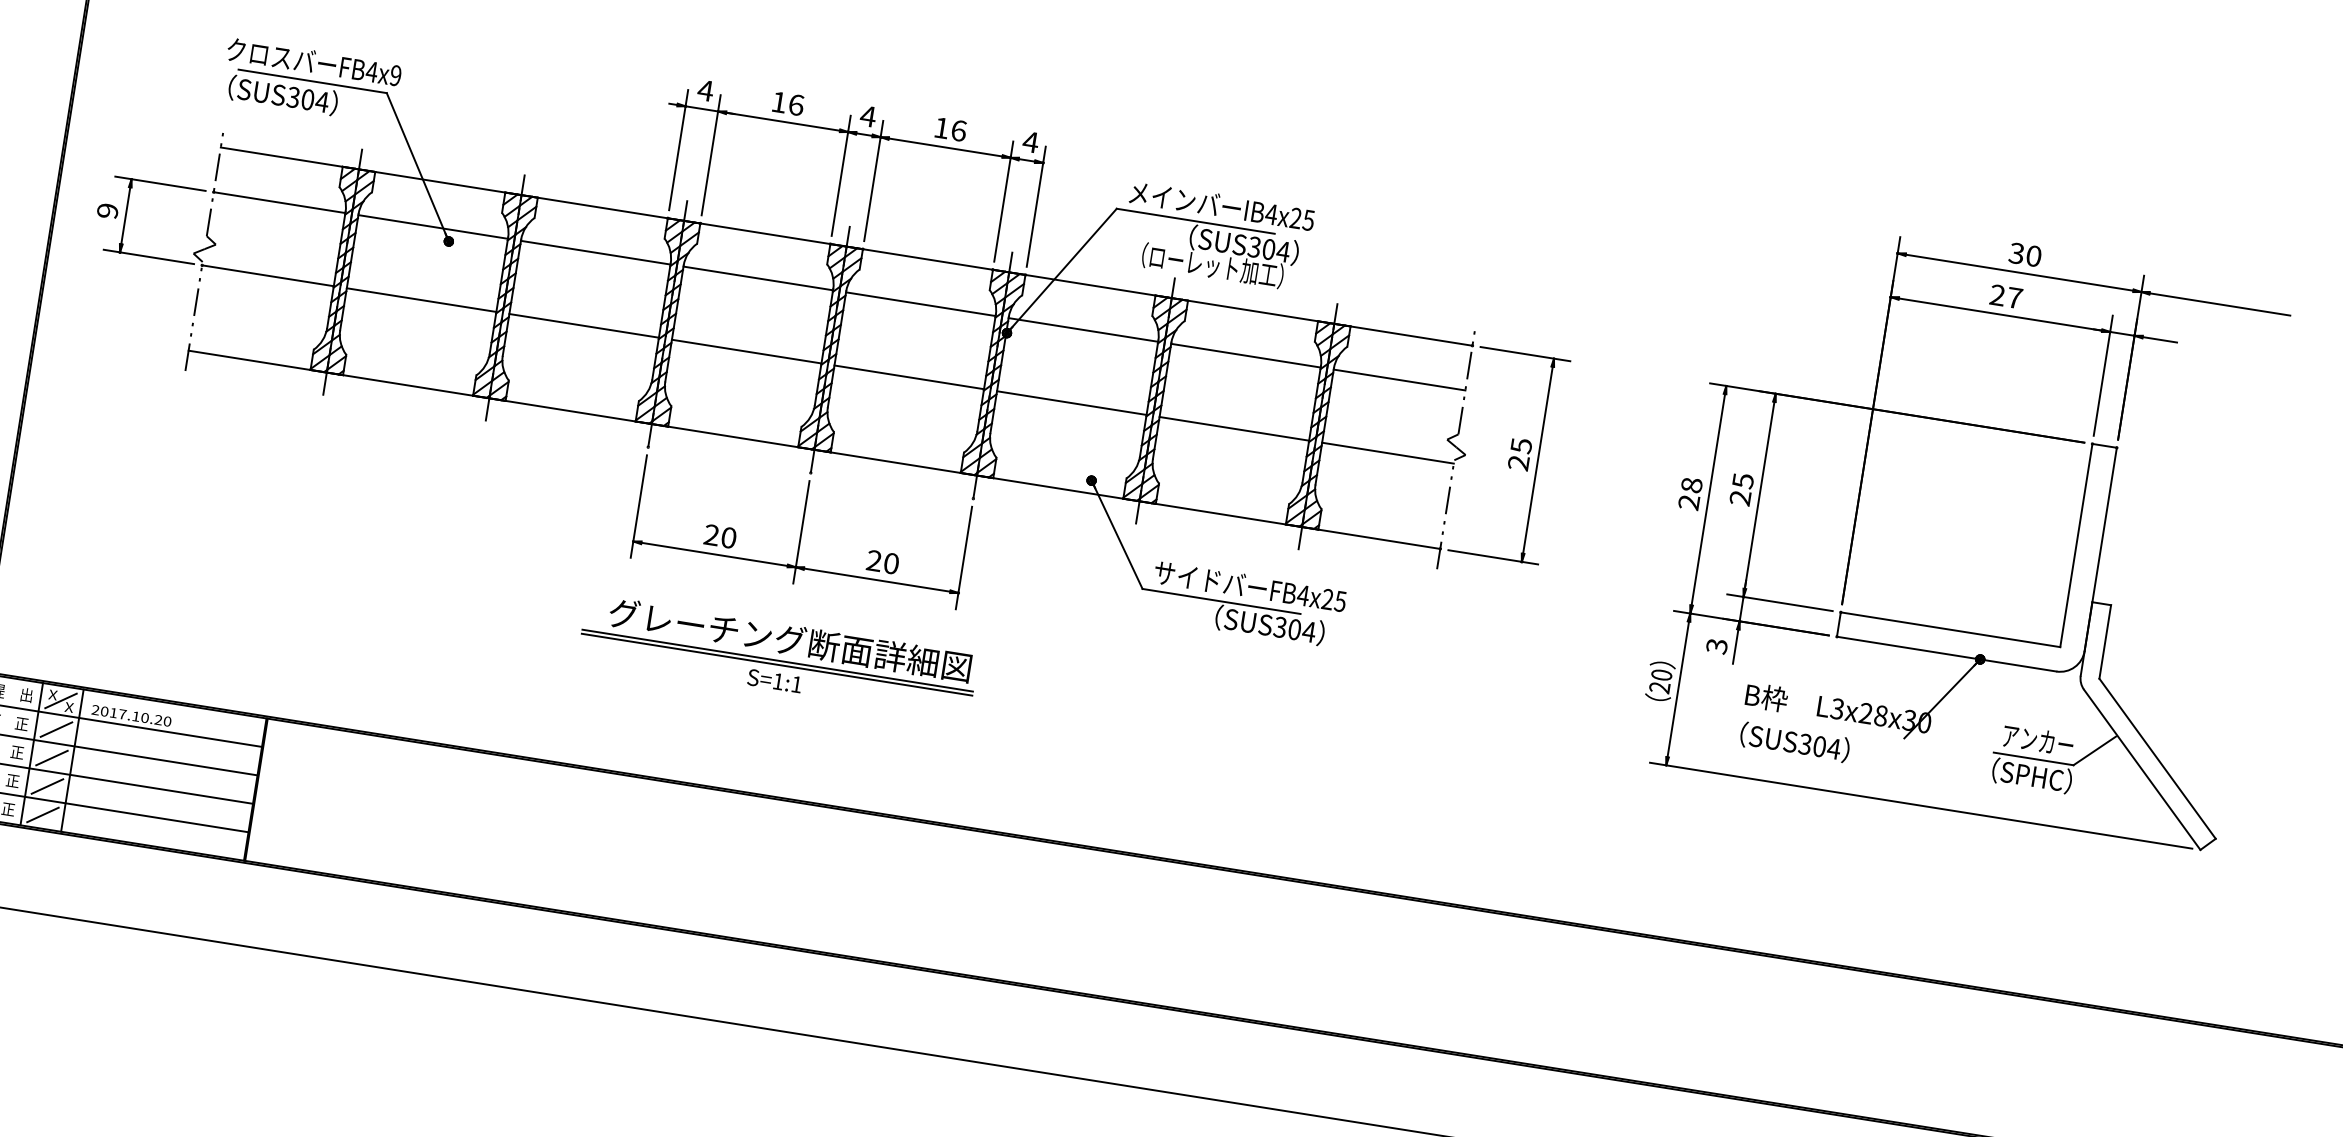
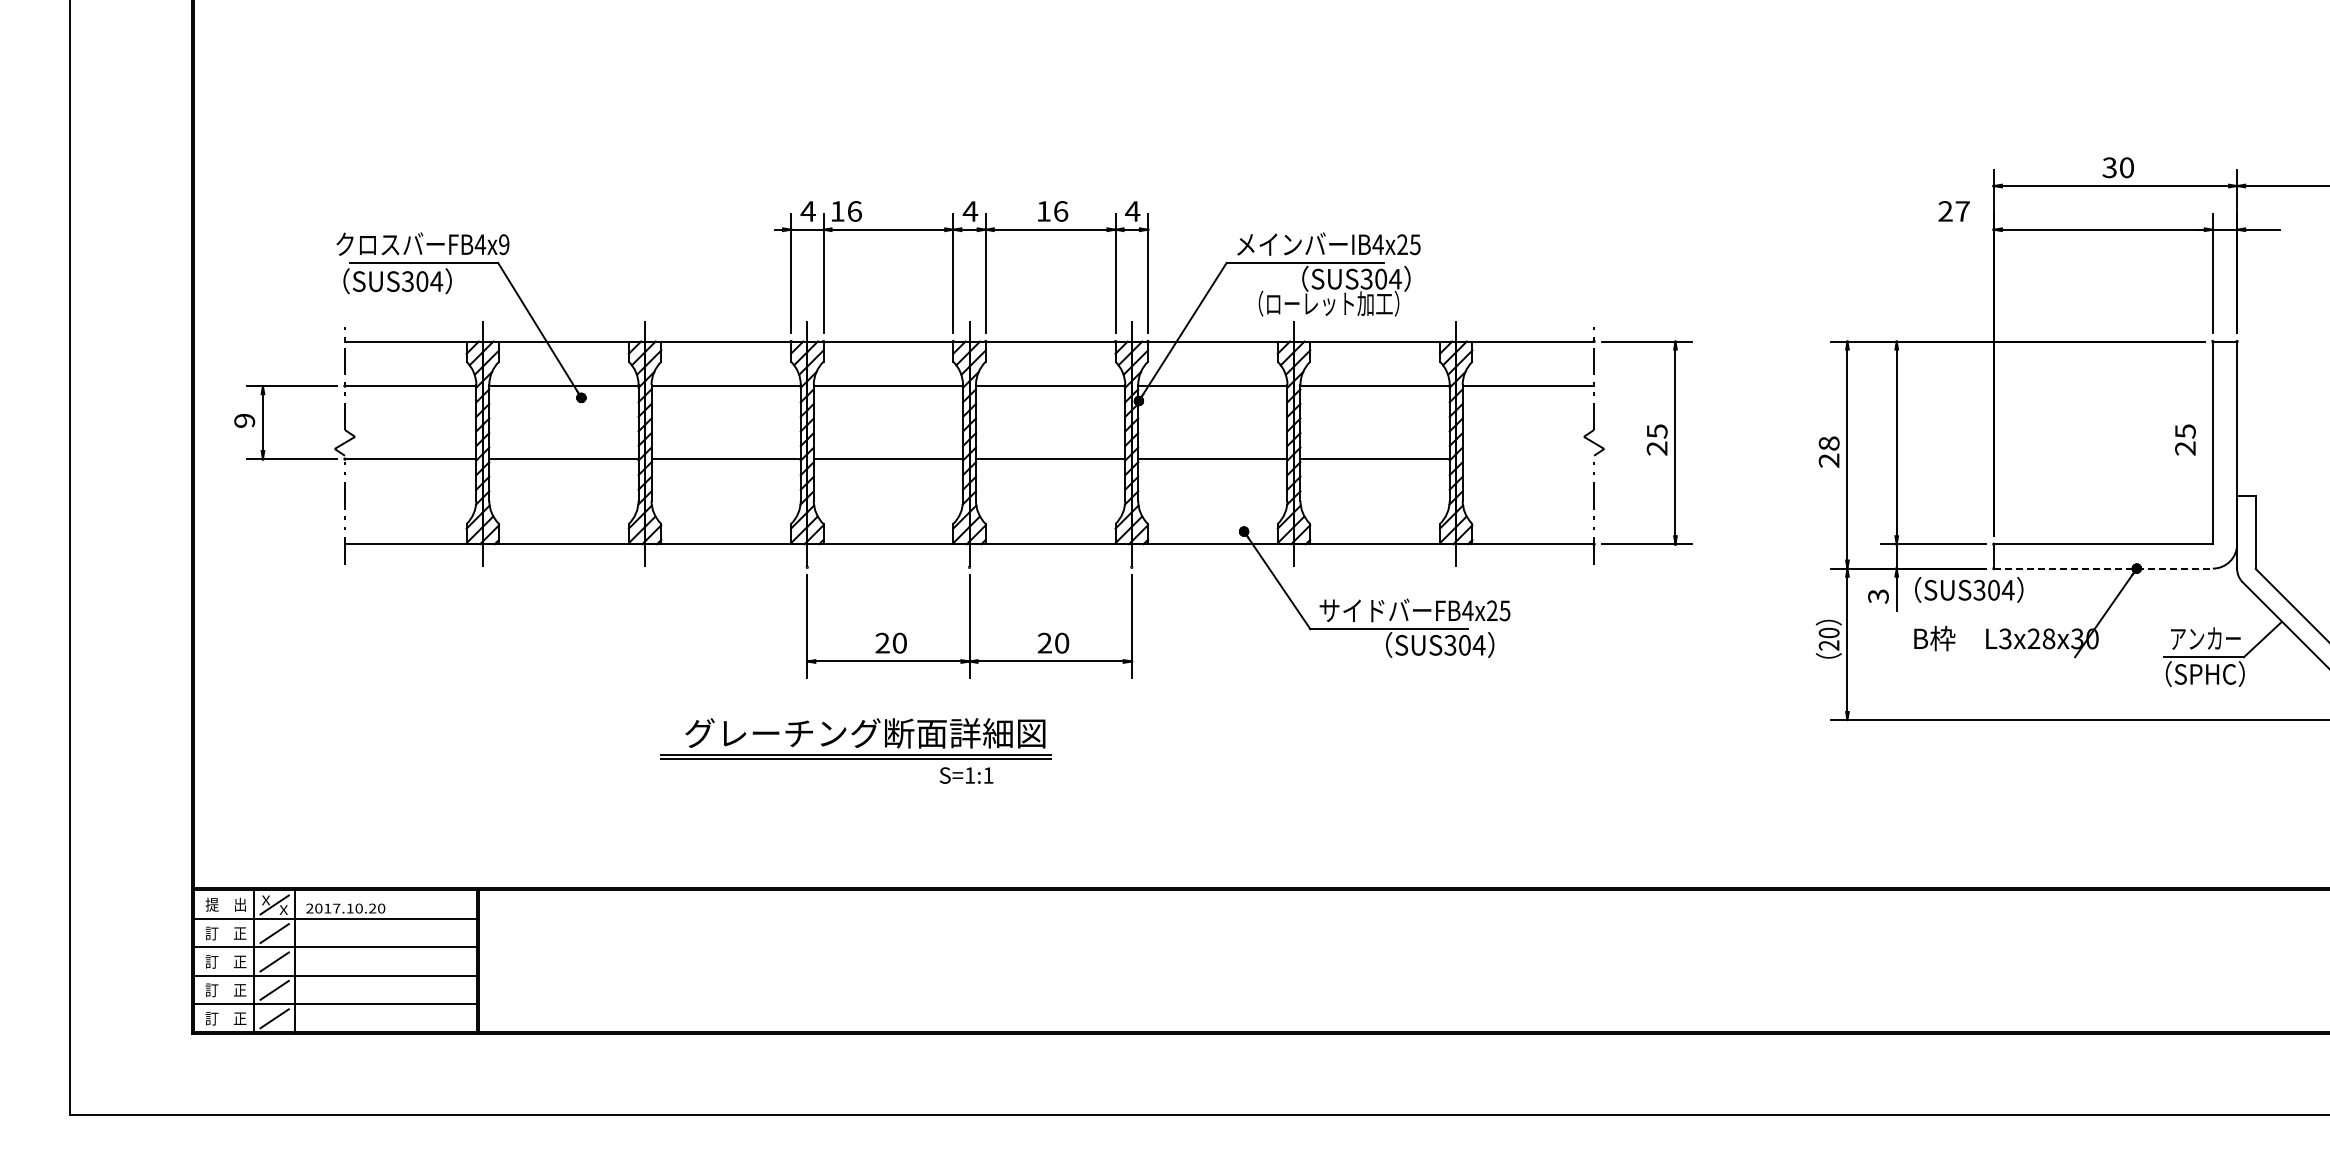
text: (788, 103) -> (846, 211), moved
text: (2005, 296) -> (1953, 211), moved
line: (1388, 453) -> (1528, 459), removed
text: (1741, 489) -> (2185, 439), moved
part: (779, 643) -> (855, 738), moved
line: (1946, 654) -> (2103, 568), solid -> dashed
text: (1795, 741) -> (1969, 589), moved

